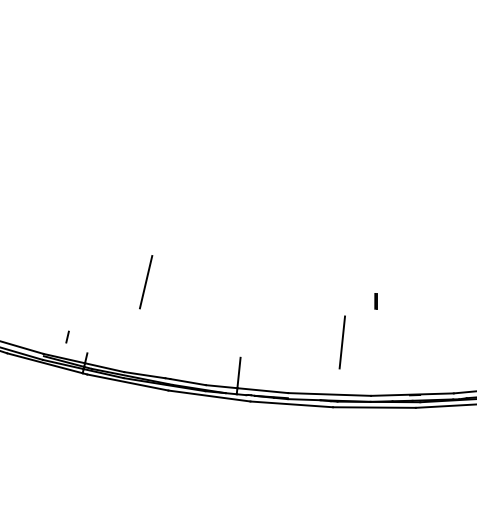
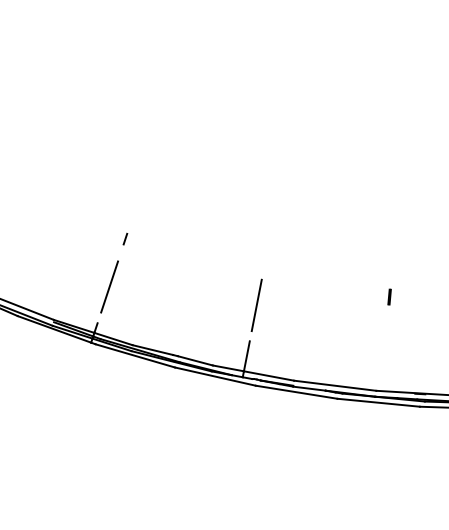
line: (146, 282) -> (109, 287), moved
line: (67, 336) -> (125, 238), moved
line: (341, 342) -> (255, 305), moved

